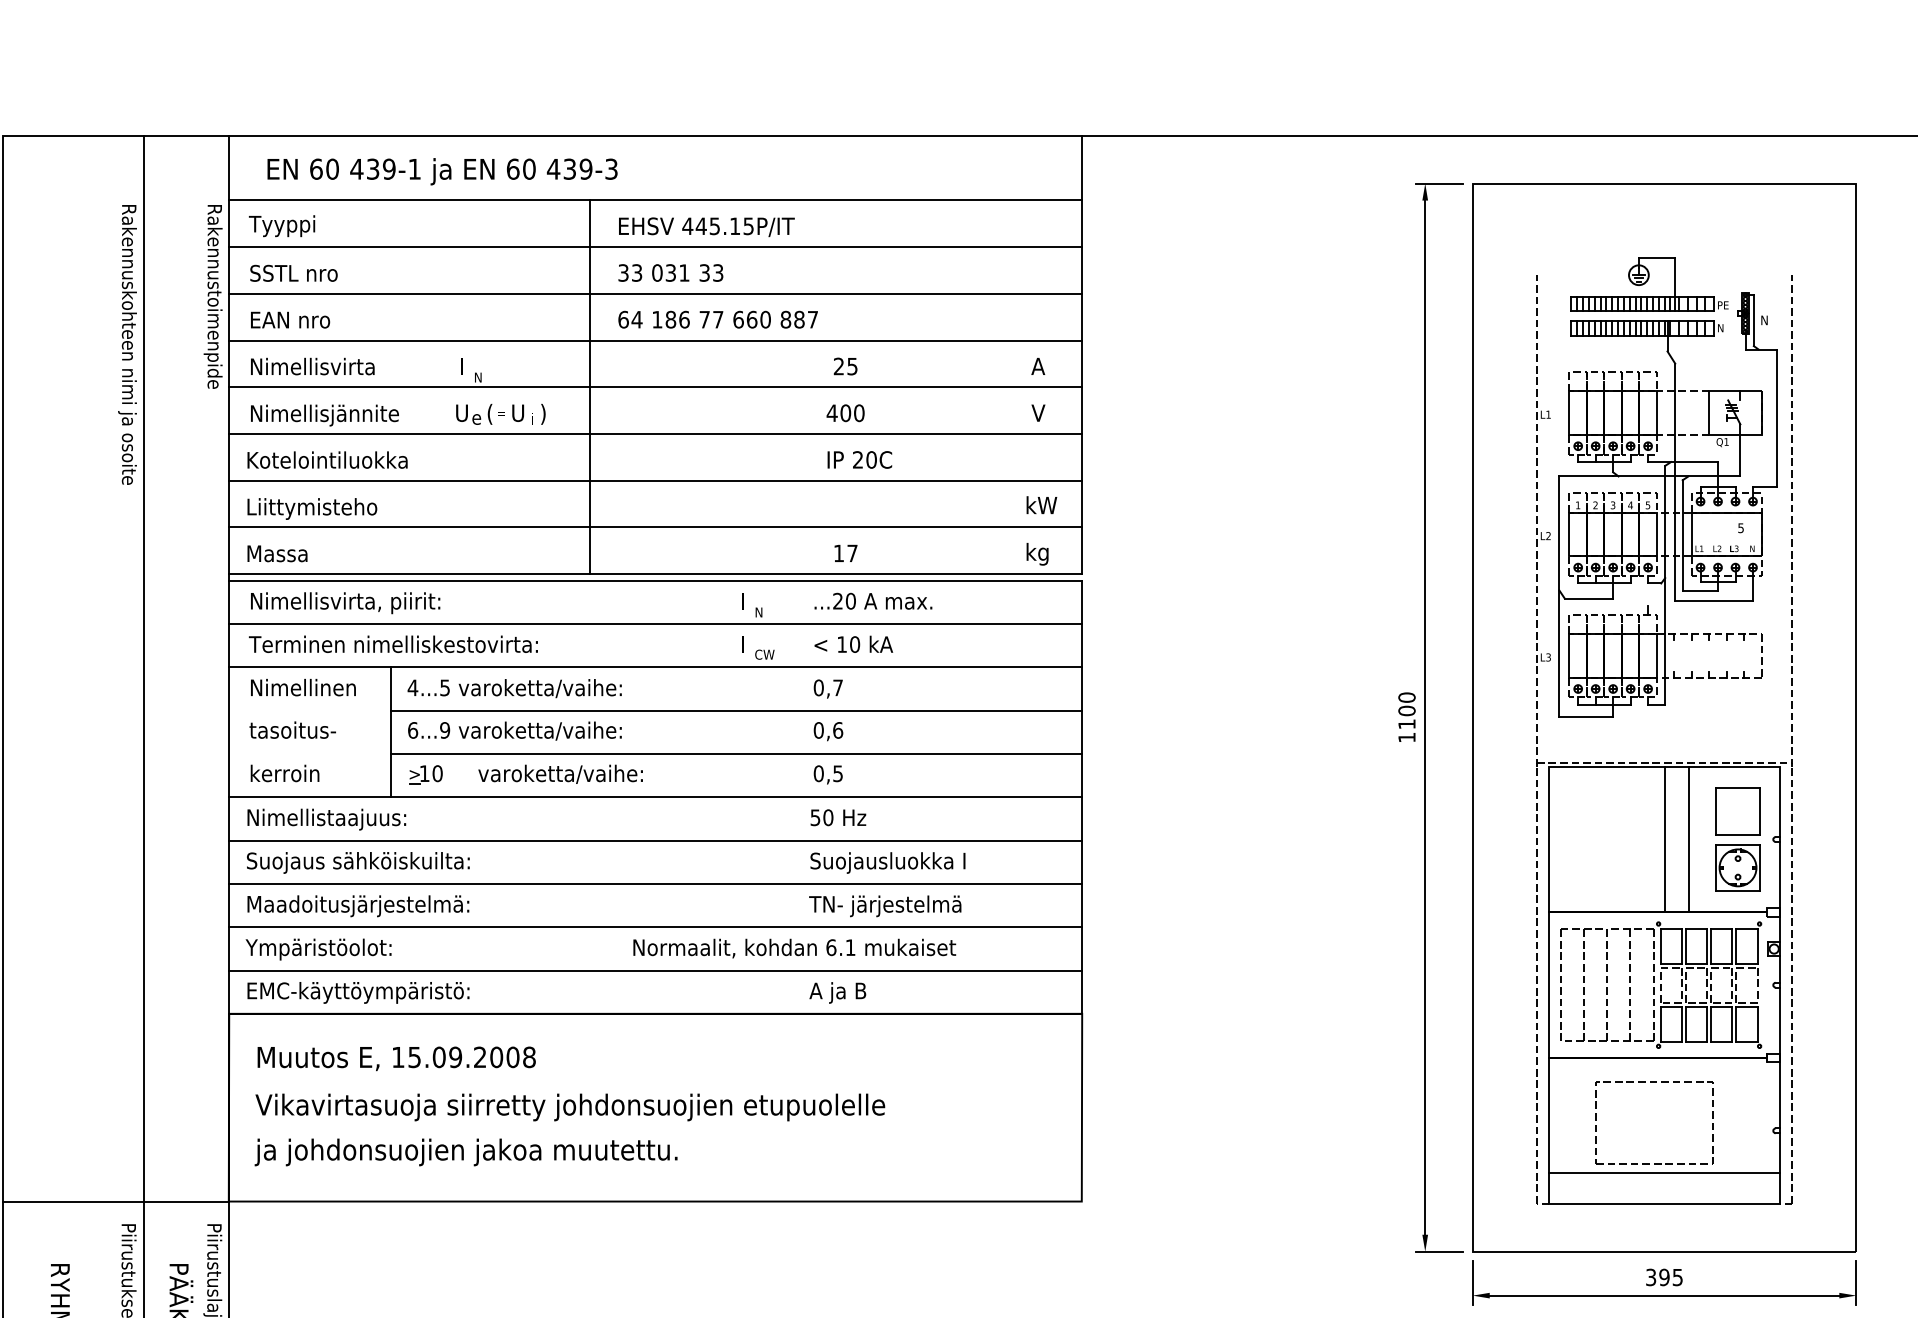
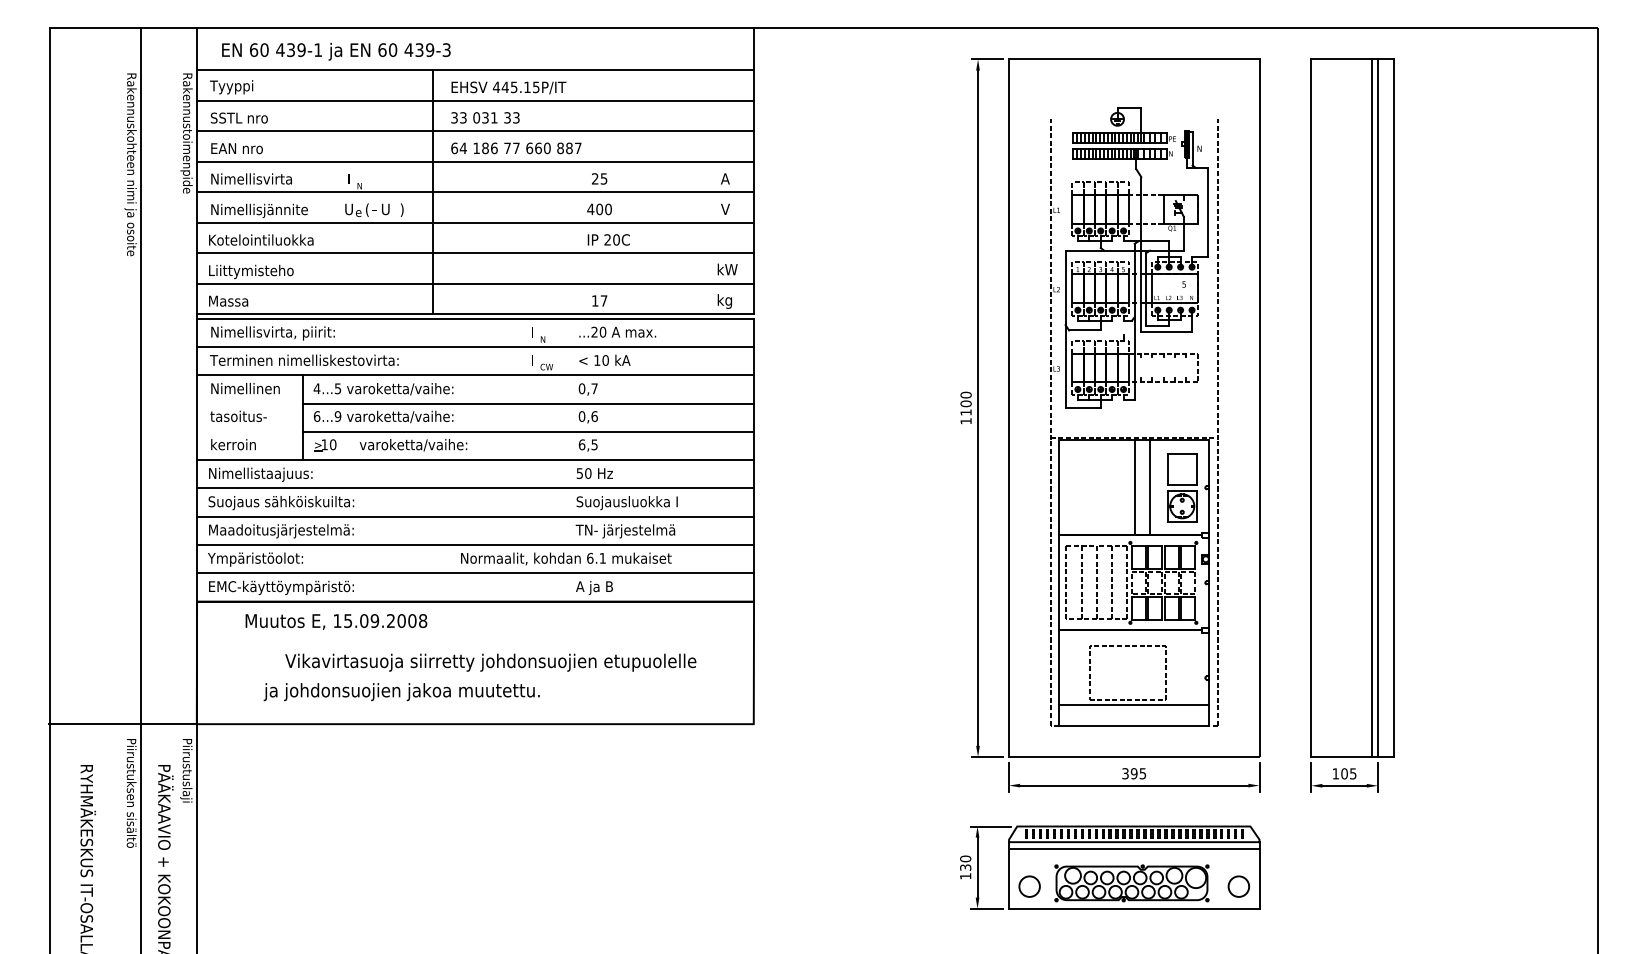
text: (819, 773) -> (582, 444), 0,5 -> 6,5
text: (396, 1058) -> (336, 621), moved
text: (569, 1107) -> (490, 662), moved
text: (465, 1153) -> (401, 692), moved

